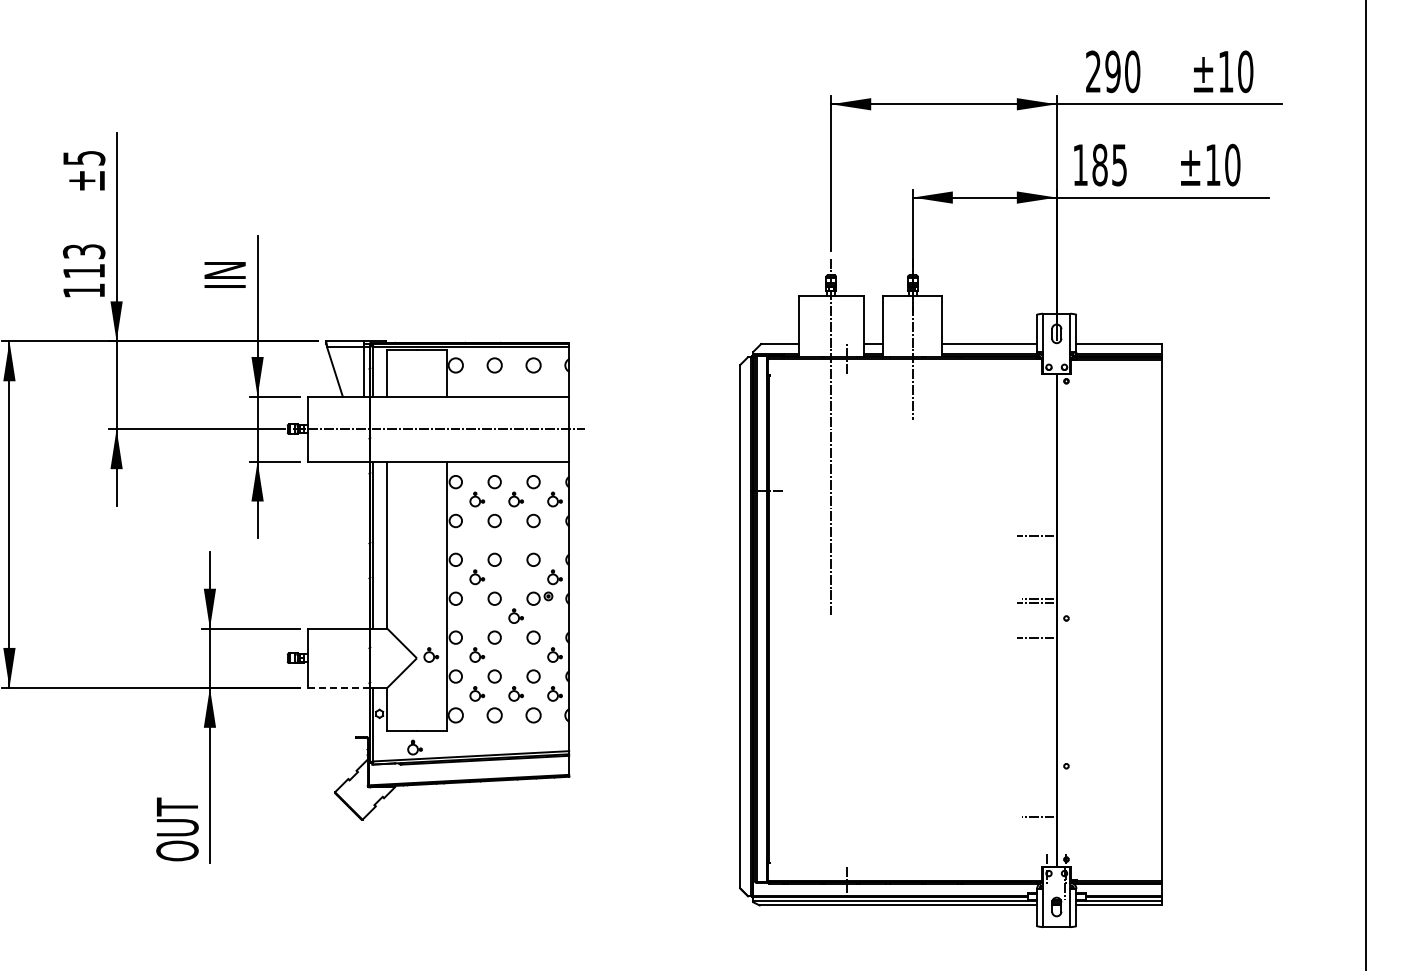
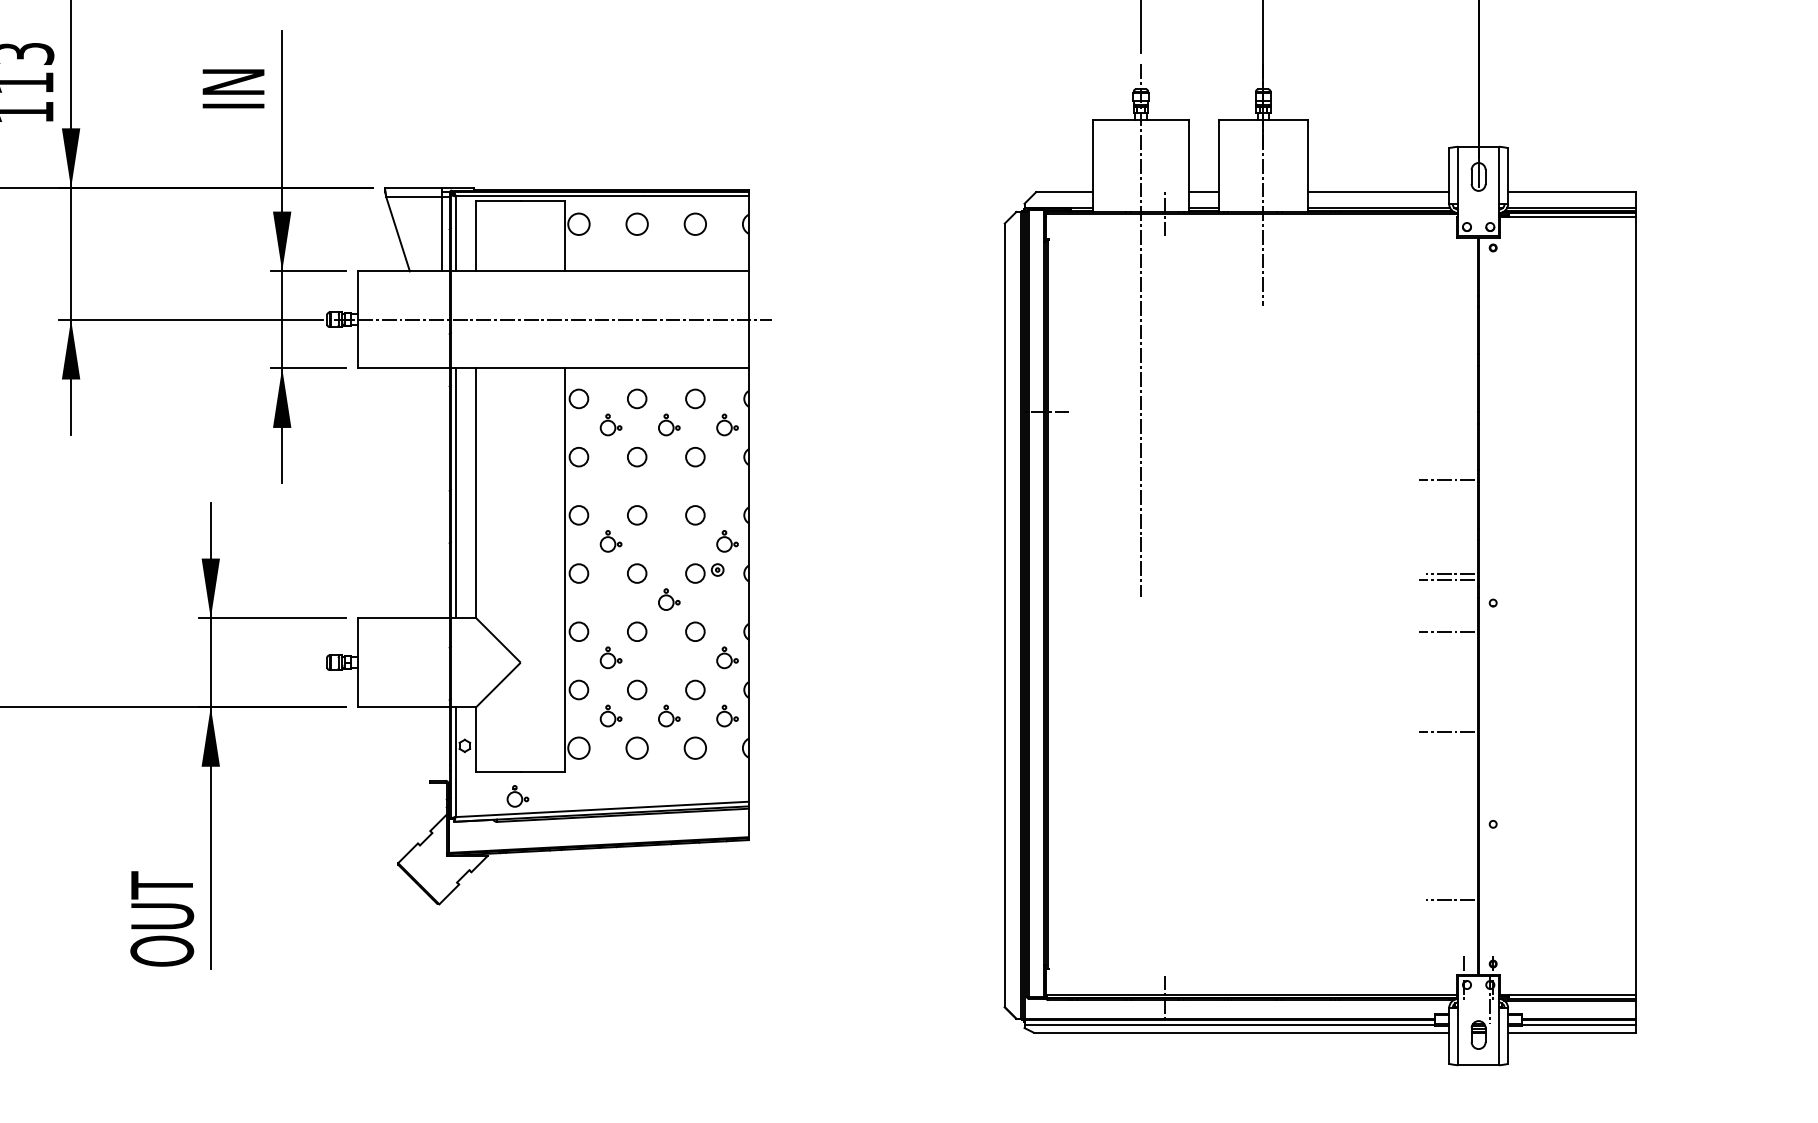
part: (431, 654) -> (542, 657), removed
line: (338, 687) -> (403, 706), dashed -> solid
line: (1035, 704) -> (1446, 731), added

